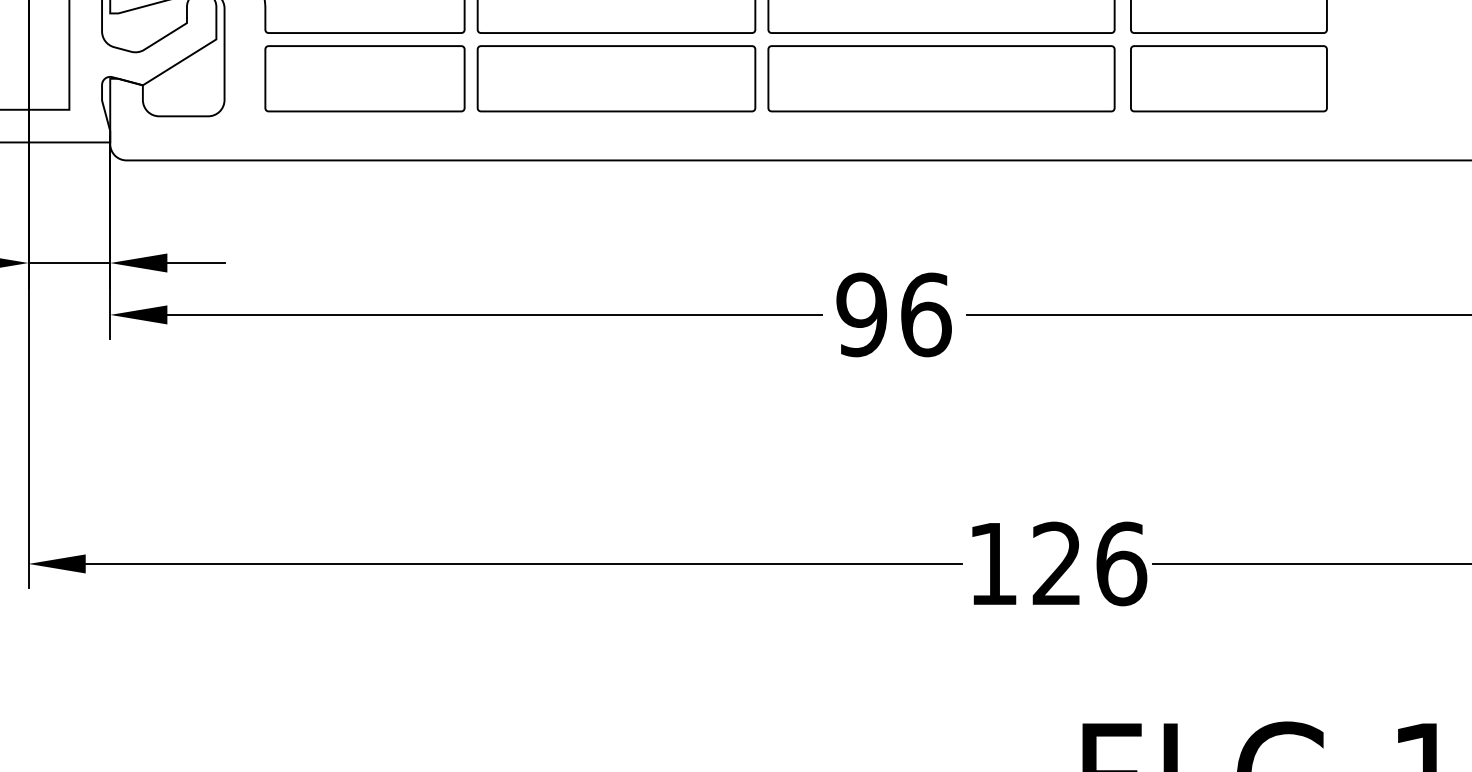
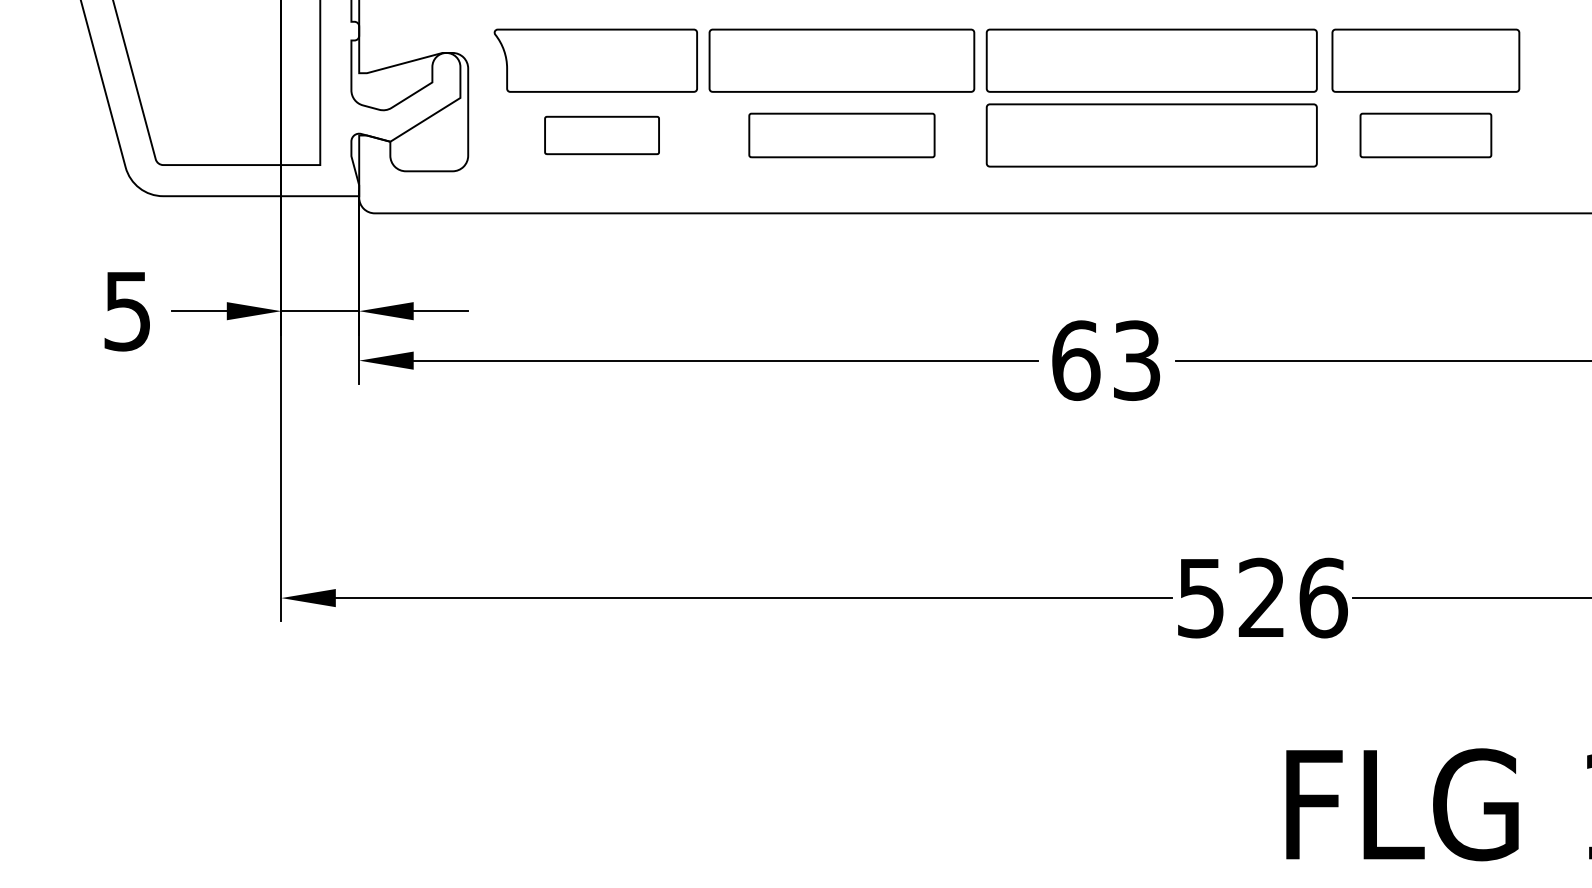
part: (364, 78) -> (601, 135), size x0.6
part: (616, 78) -> (841, 135), size x0.7
part: (1228, 78) -> (1425, 135), size x0.7
text: (893, 314) -> (1106, 360), 96 -> 63
text: (992, 564) -> (1200, 598), 126 -> 526

